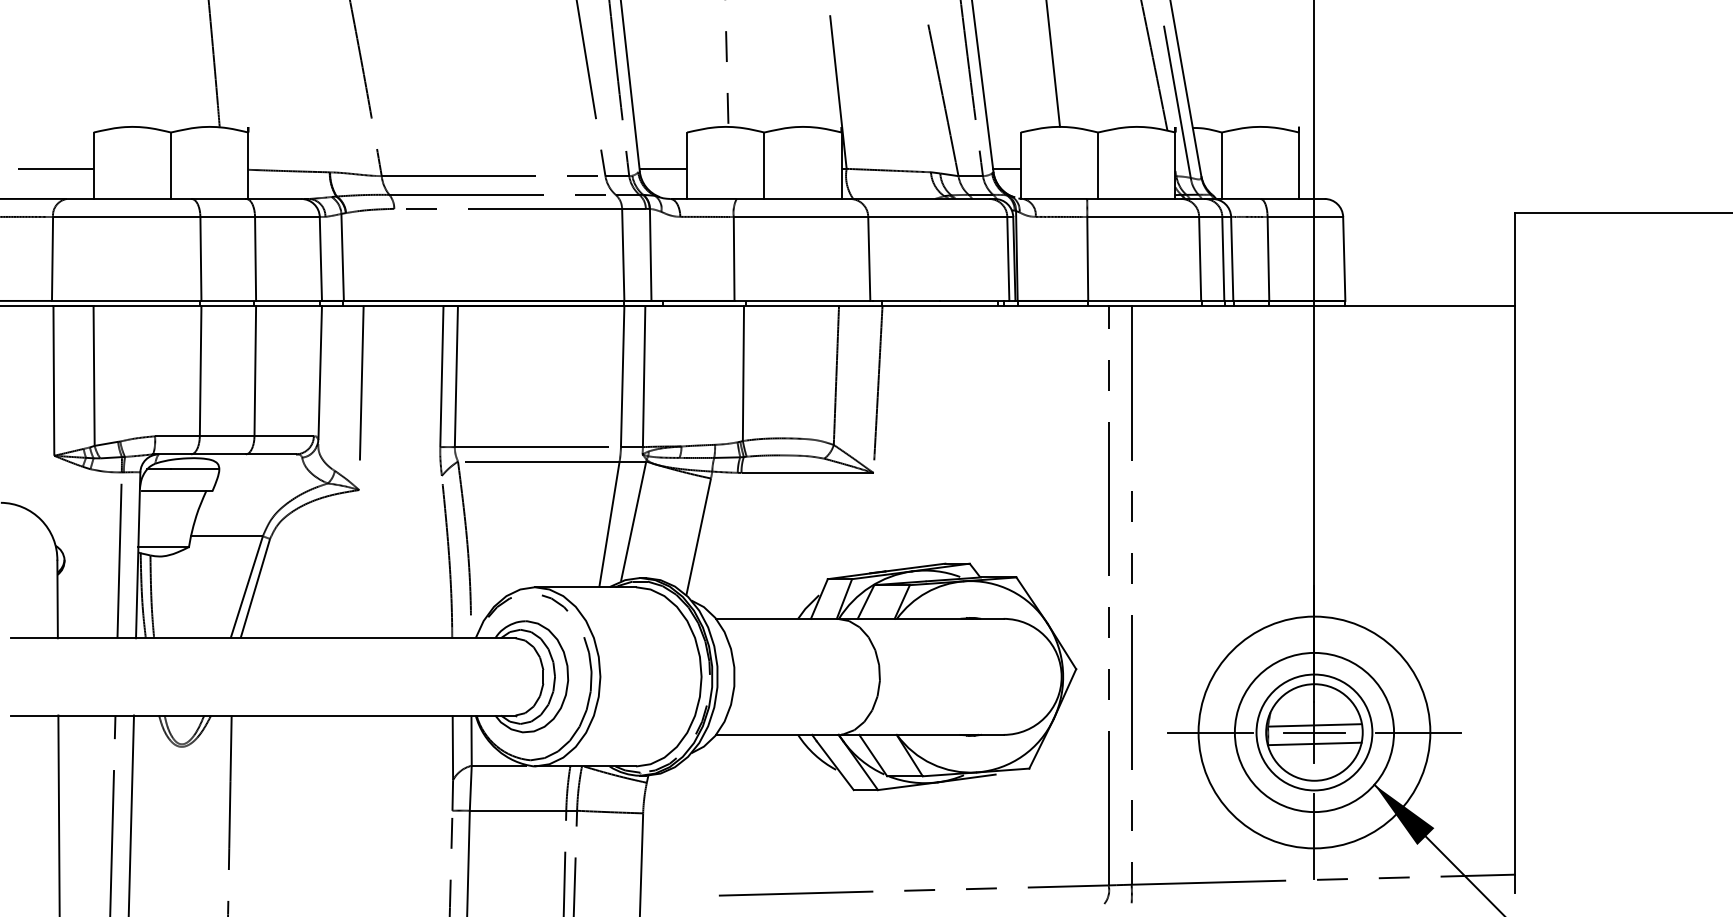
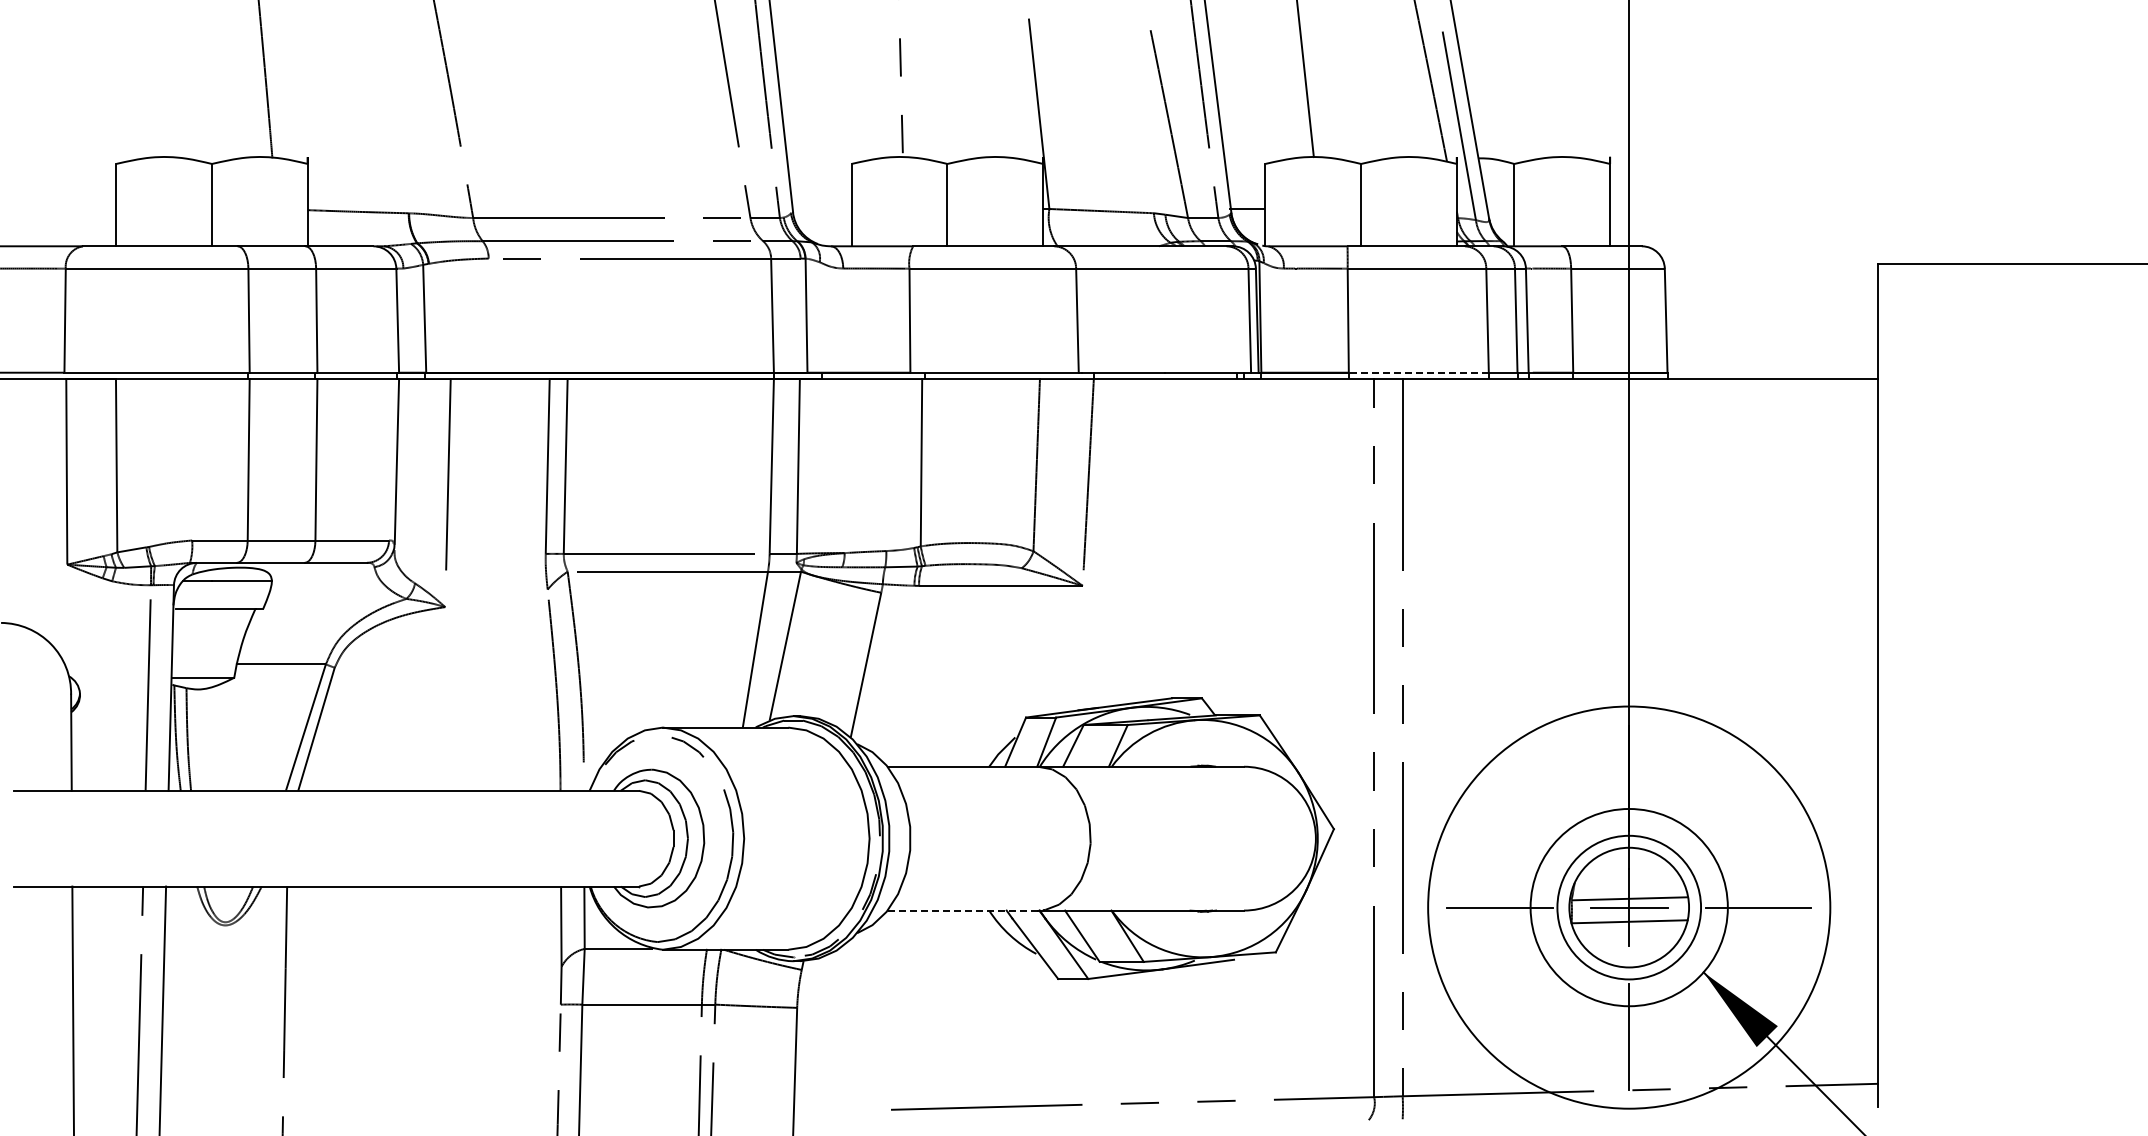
line: (56, 169) -> (69, 209), removed
line: (662, 169) -> (821, 209), removed
line: (1144, 300) -> (1418, 372), solid -> dashed
circle: (1313, 732) -> (1628, 907), size x1.4
line: (777, 734) -> (963, 910), solid -> dashed

